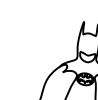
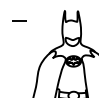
line: (32, 25) -> (19, 20), added

